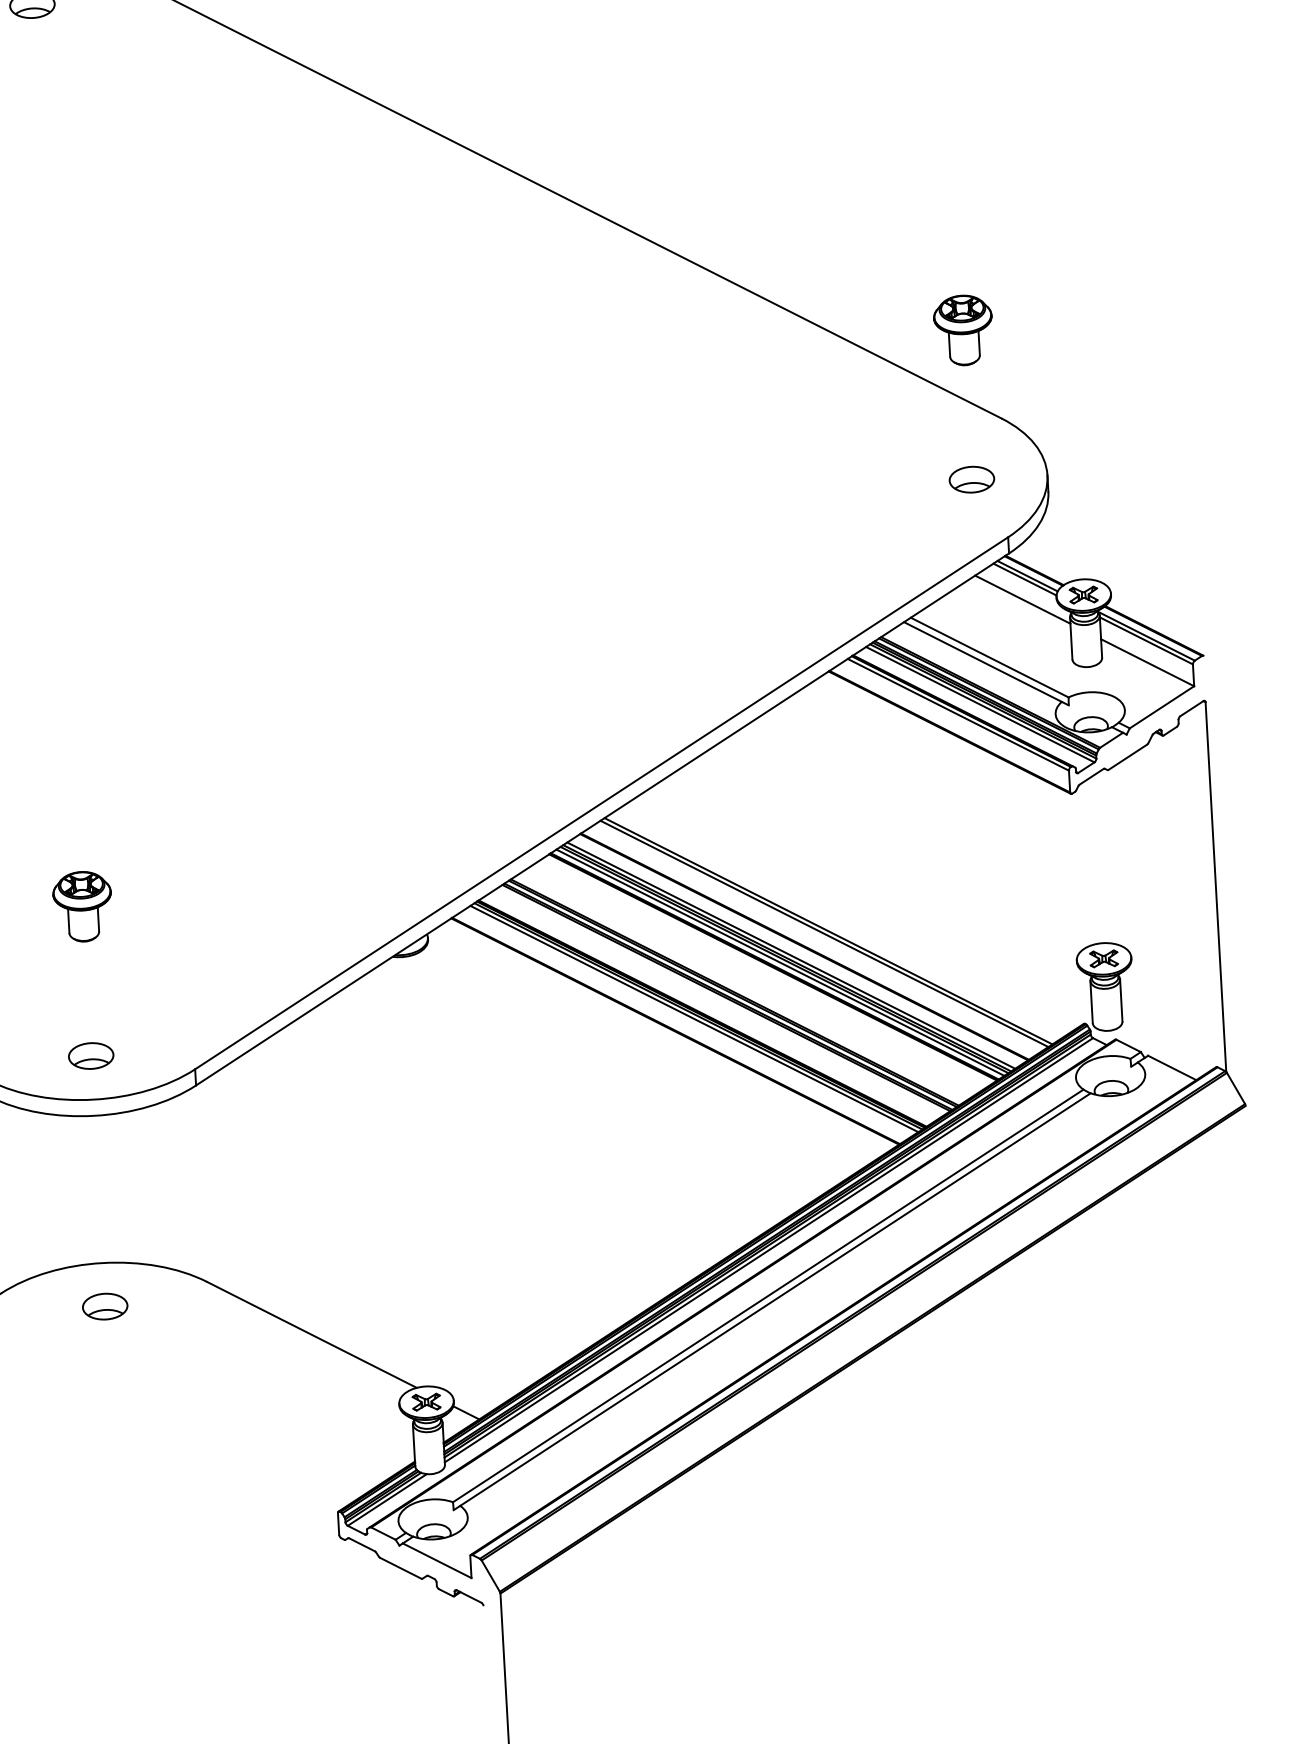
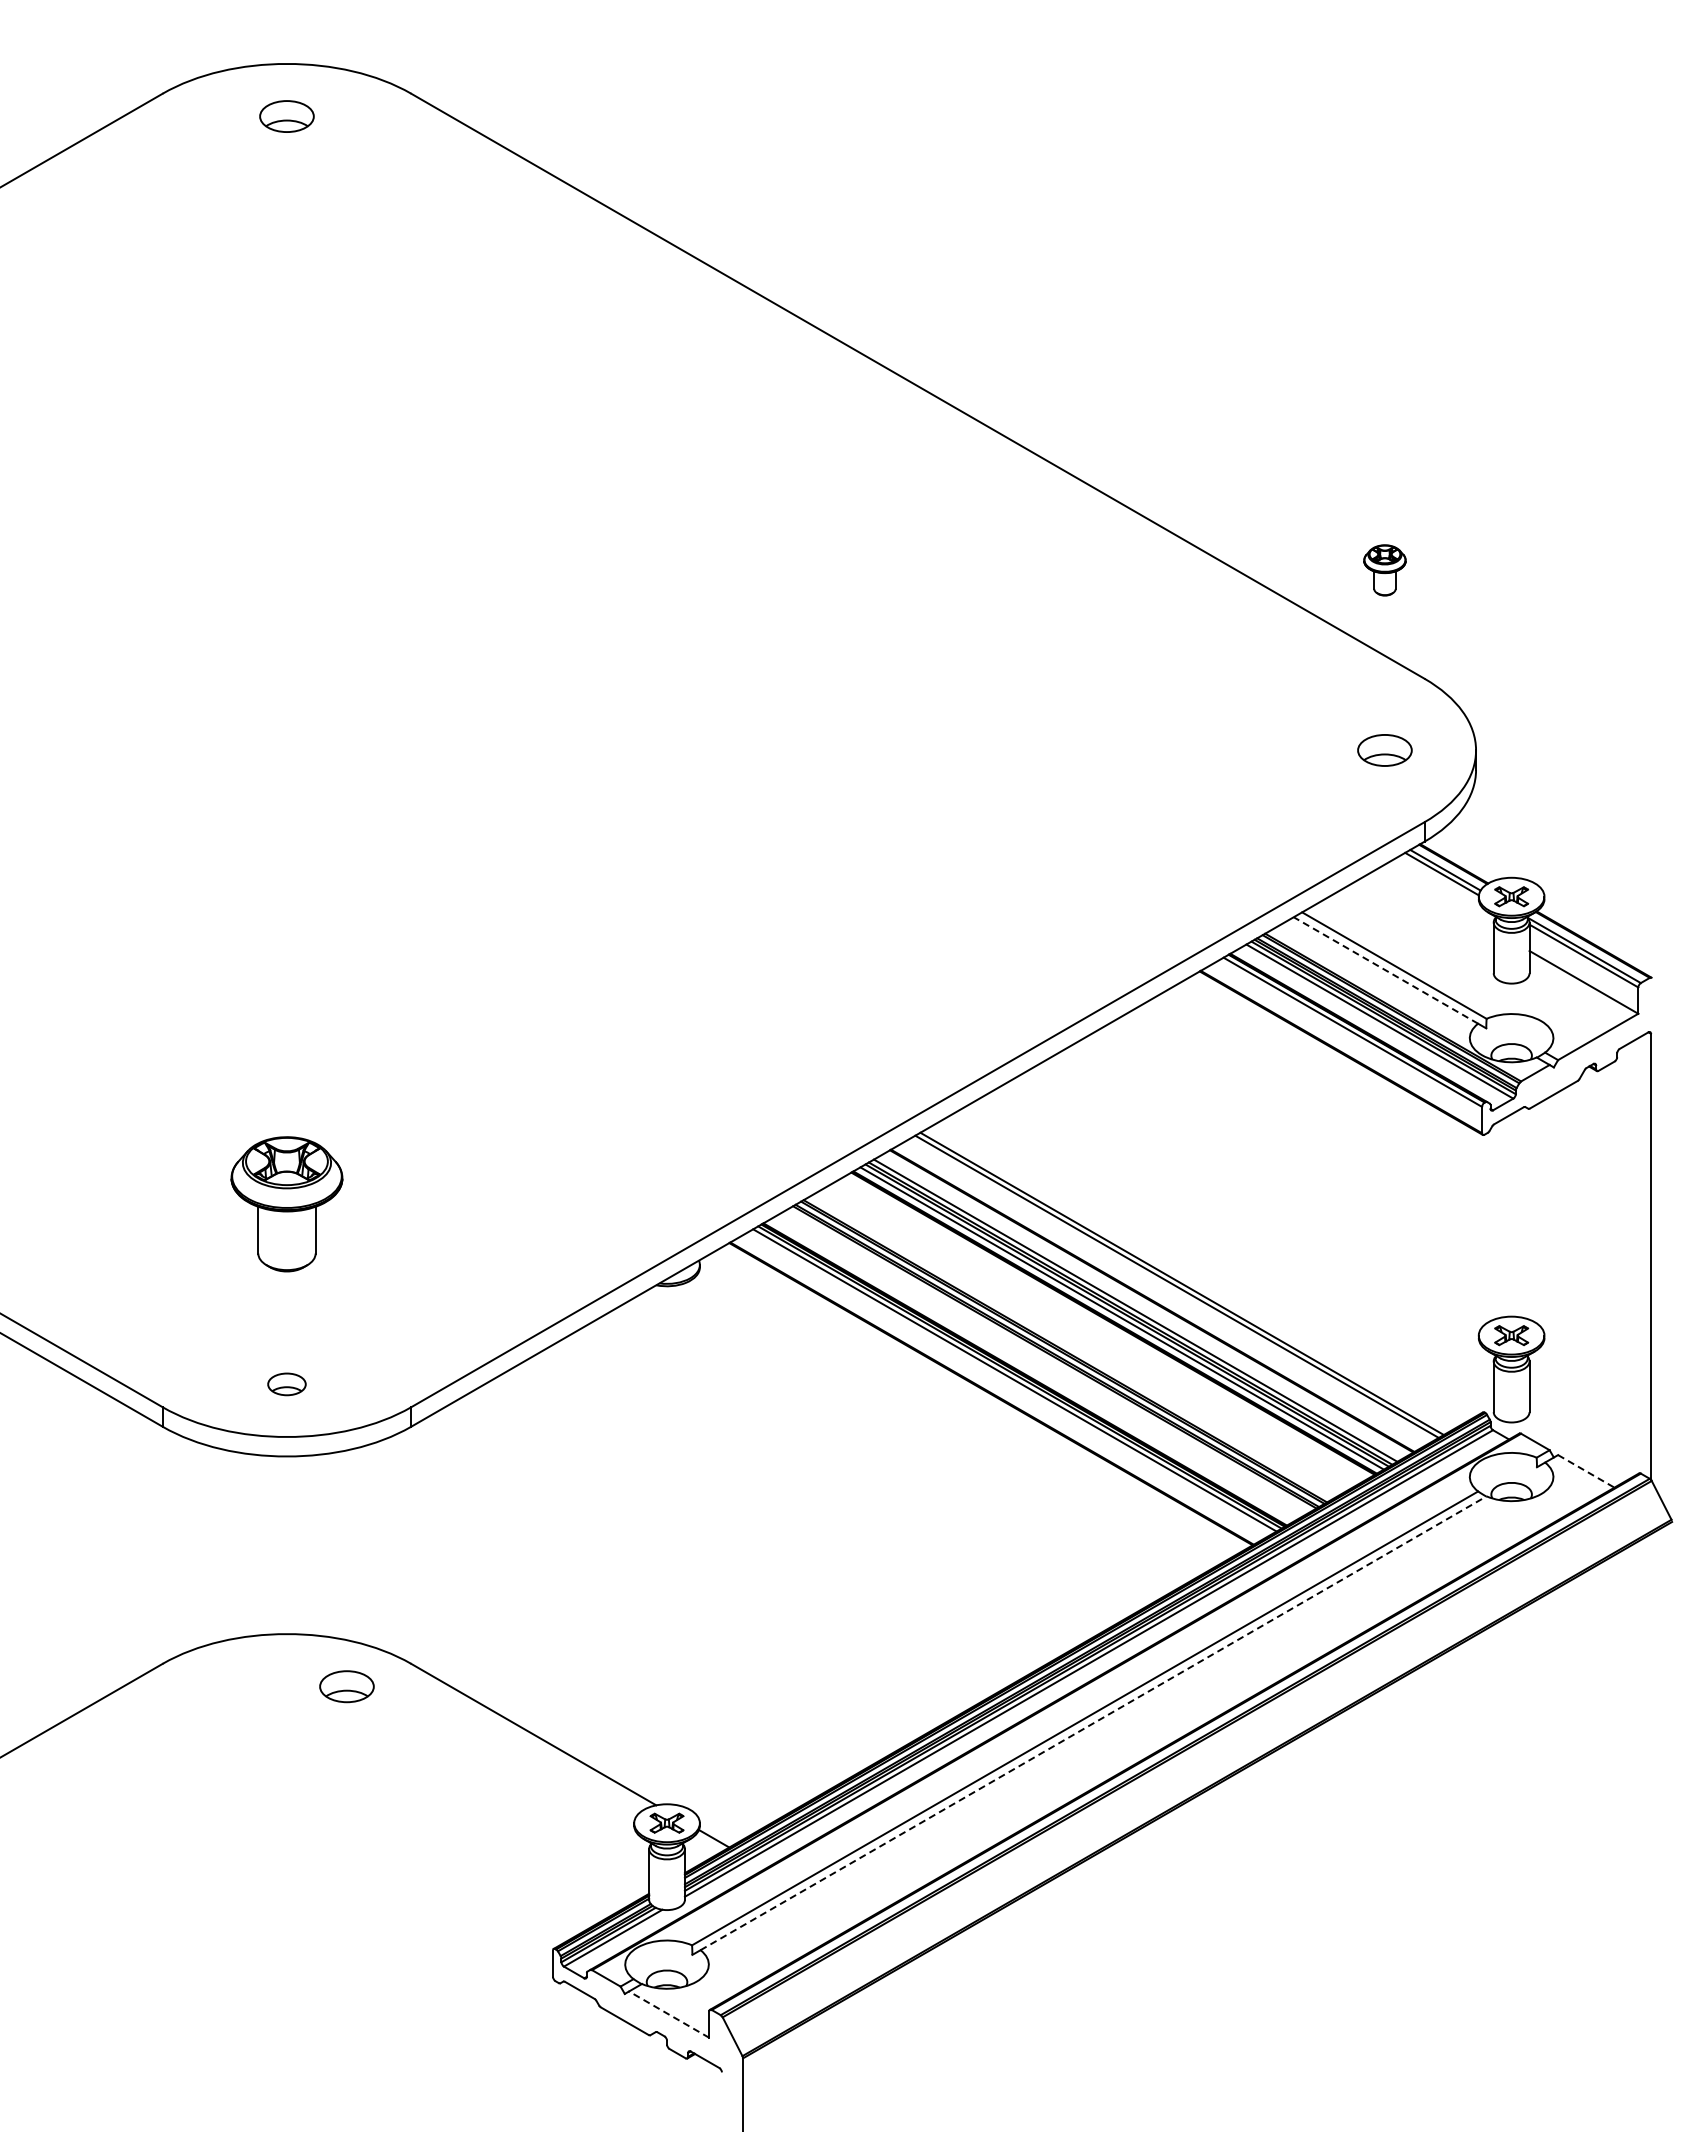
part: (963, 330) -> (1384, 570), size x0.6
line: (1022, 599) -> (1437, 898), removed
line: (982, 662) -> (1385, 970), solid -> dashed
part: (82, 906) -> (286, 1204), size x1.6
part: (90, 1056) -> (286, 1384), size x0.7
line: (1172, 1068) -> (1586, 1471), solid -> dashed
line: (775, 1299) -> (1093, 1723), solid -> dashed
part: (104, 1306) -> (346, 1686), moved
line: (436, 1560) -> (668, 2014), solid -> dashed

